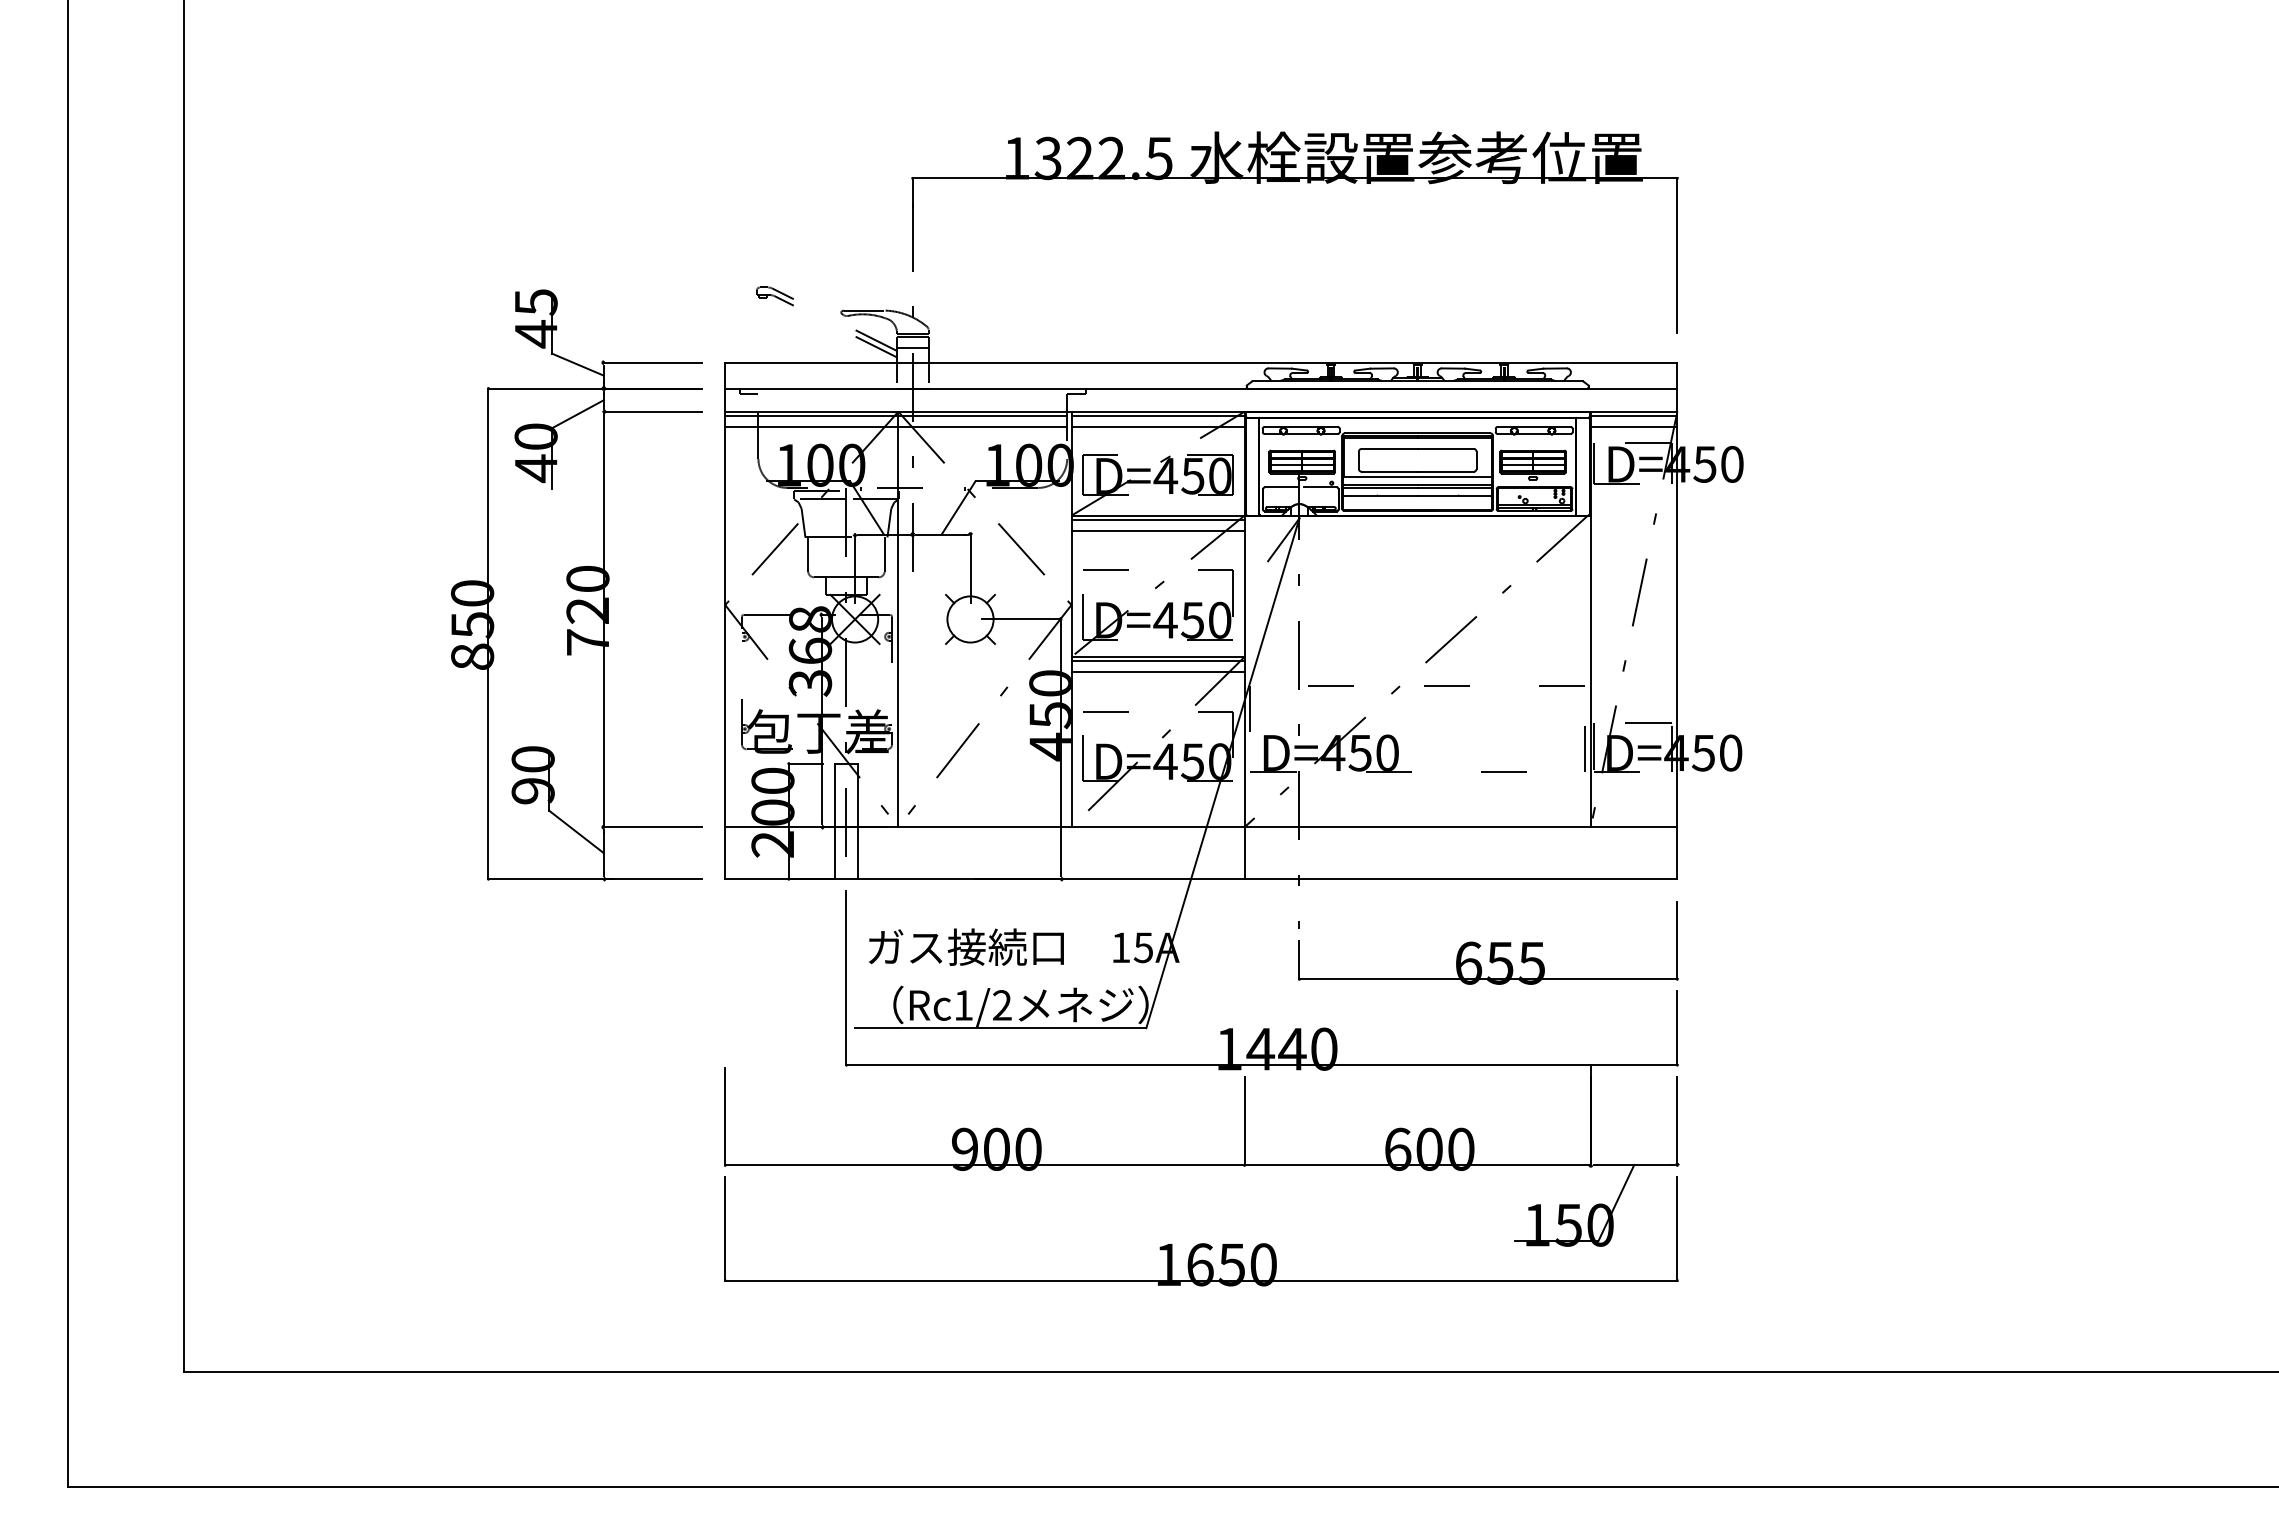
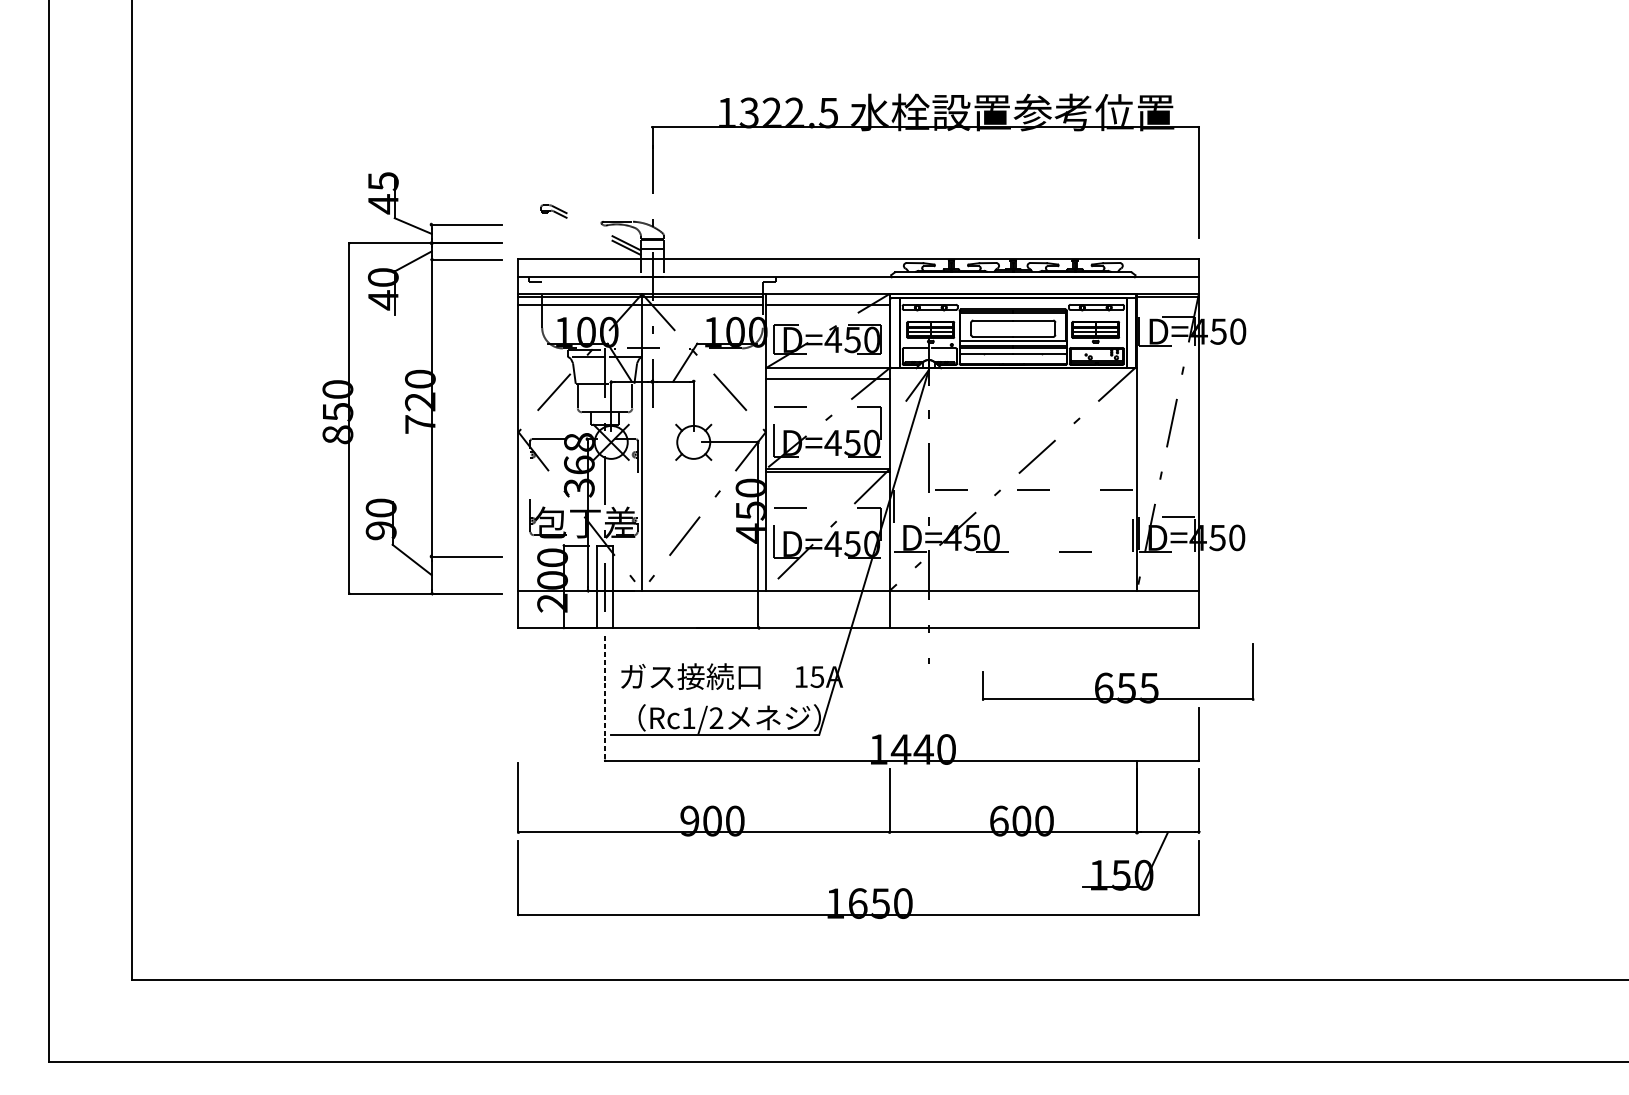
line: (1157, 415) -> (827, 296), removed
line: (1633, 427) -> (1167, 305), removed
line: (1157, 519) -> (827, 370), removed
part: (576, 585) -> (412, 383), moved
line: (1157, 672) -> (827, 480), removed
part: (1488, 942) -> (1118, 673), moved
line: (846, 978) -> (605, 698), solid -> dashed

